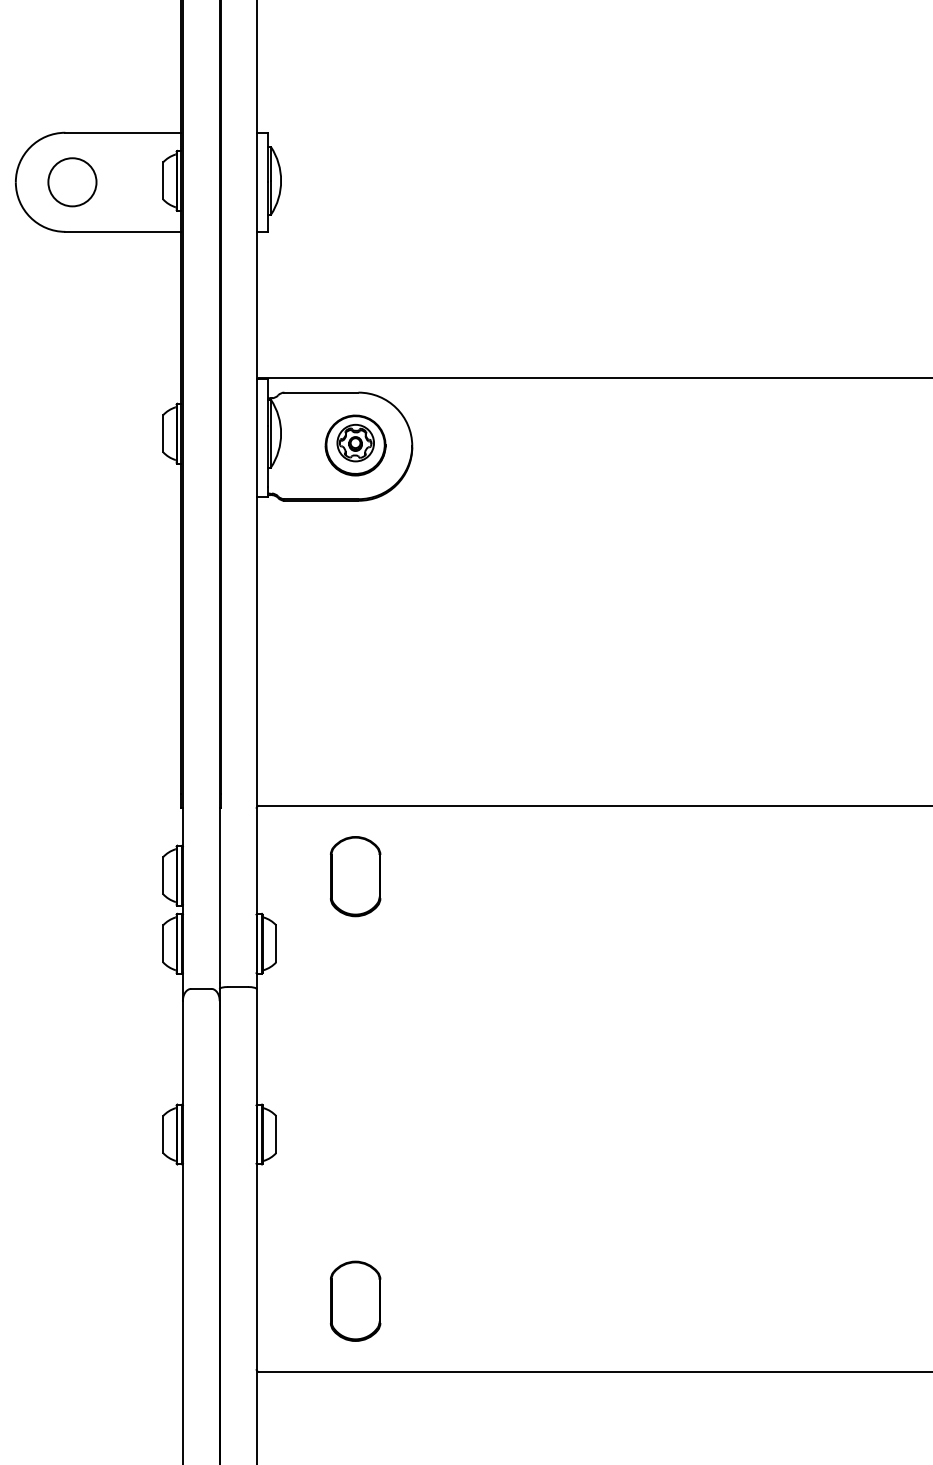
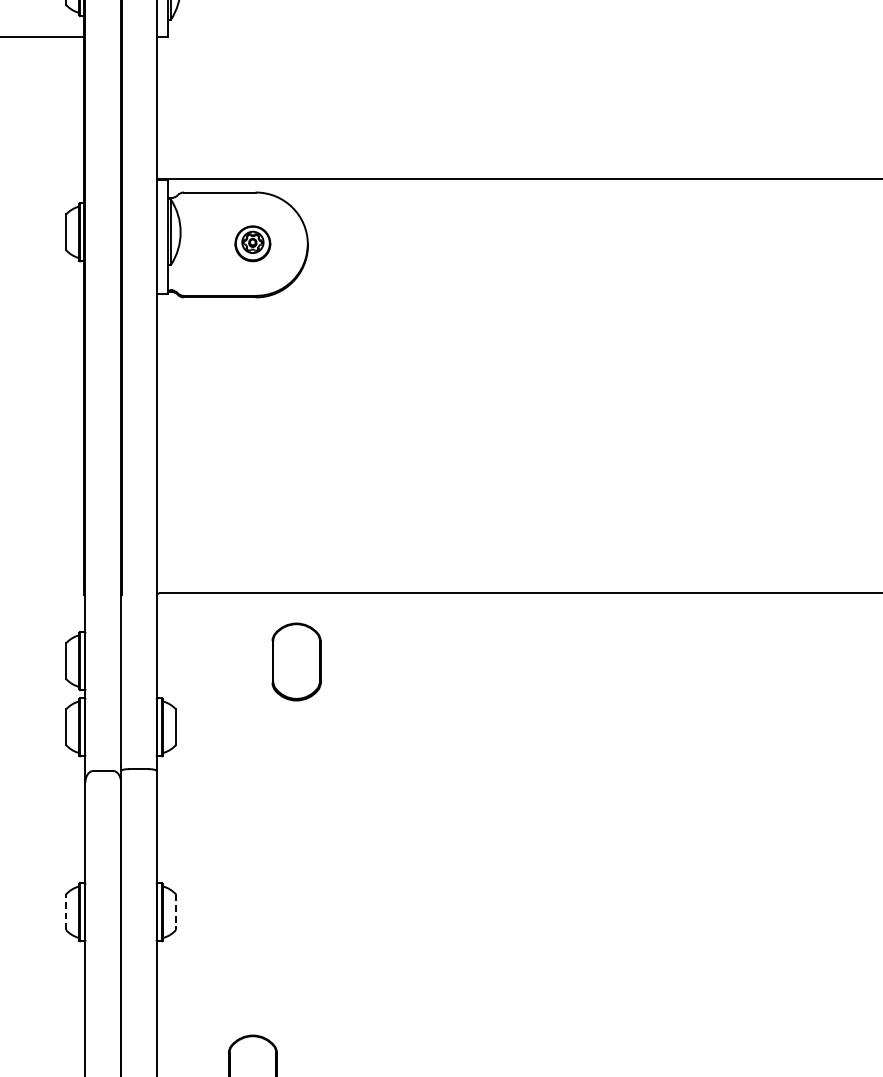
part: (355, 445) -> (252, 243), size x0.6
part: (355, 876) -> (296, 661), moved
line: (163, 1134) -> (66, 912), solid -> dashed
line: (276, 1135) -> (176, 913), solid -> dashed

